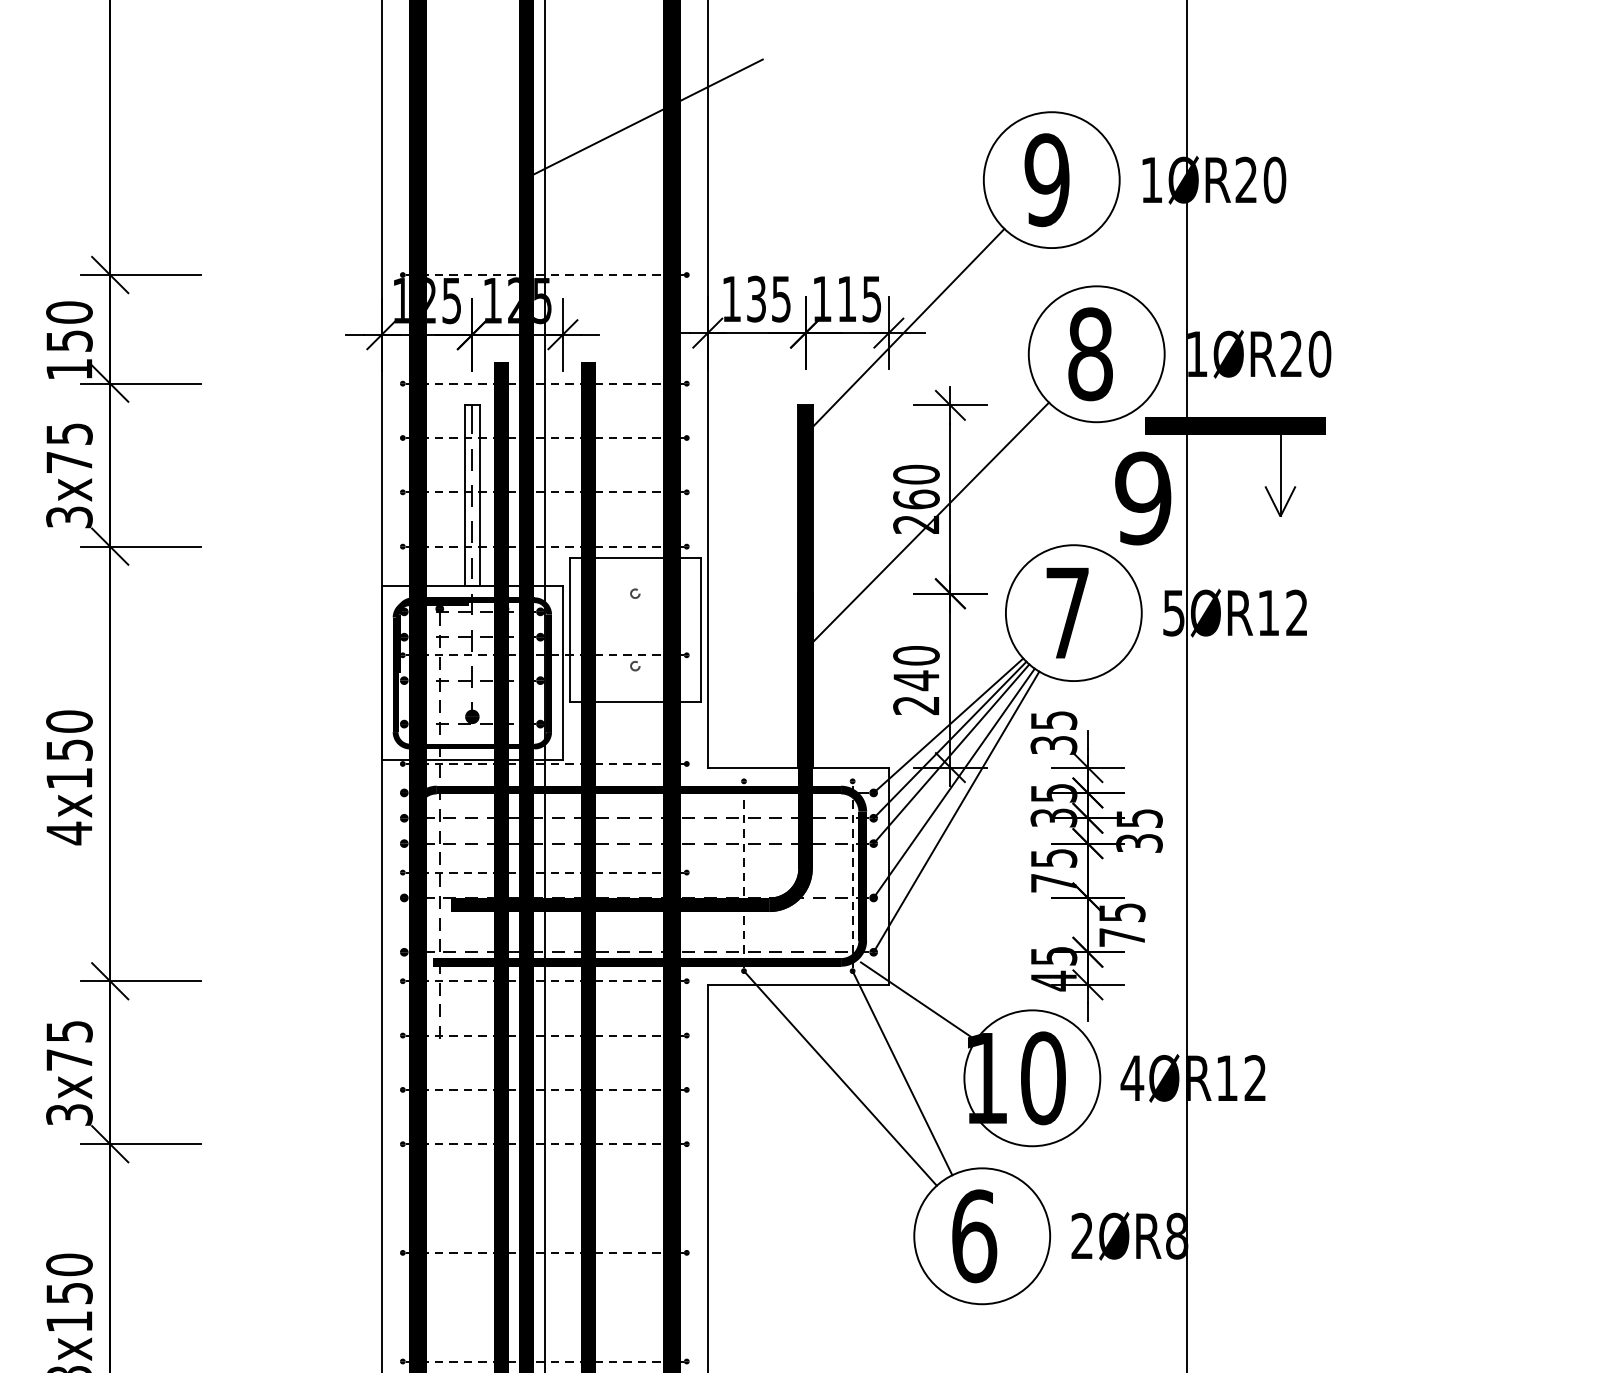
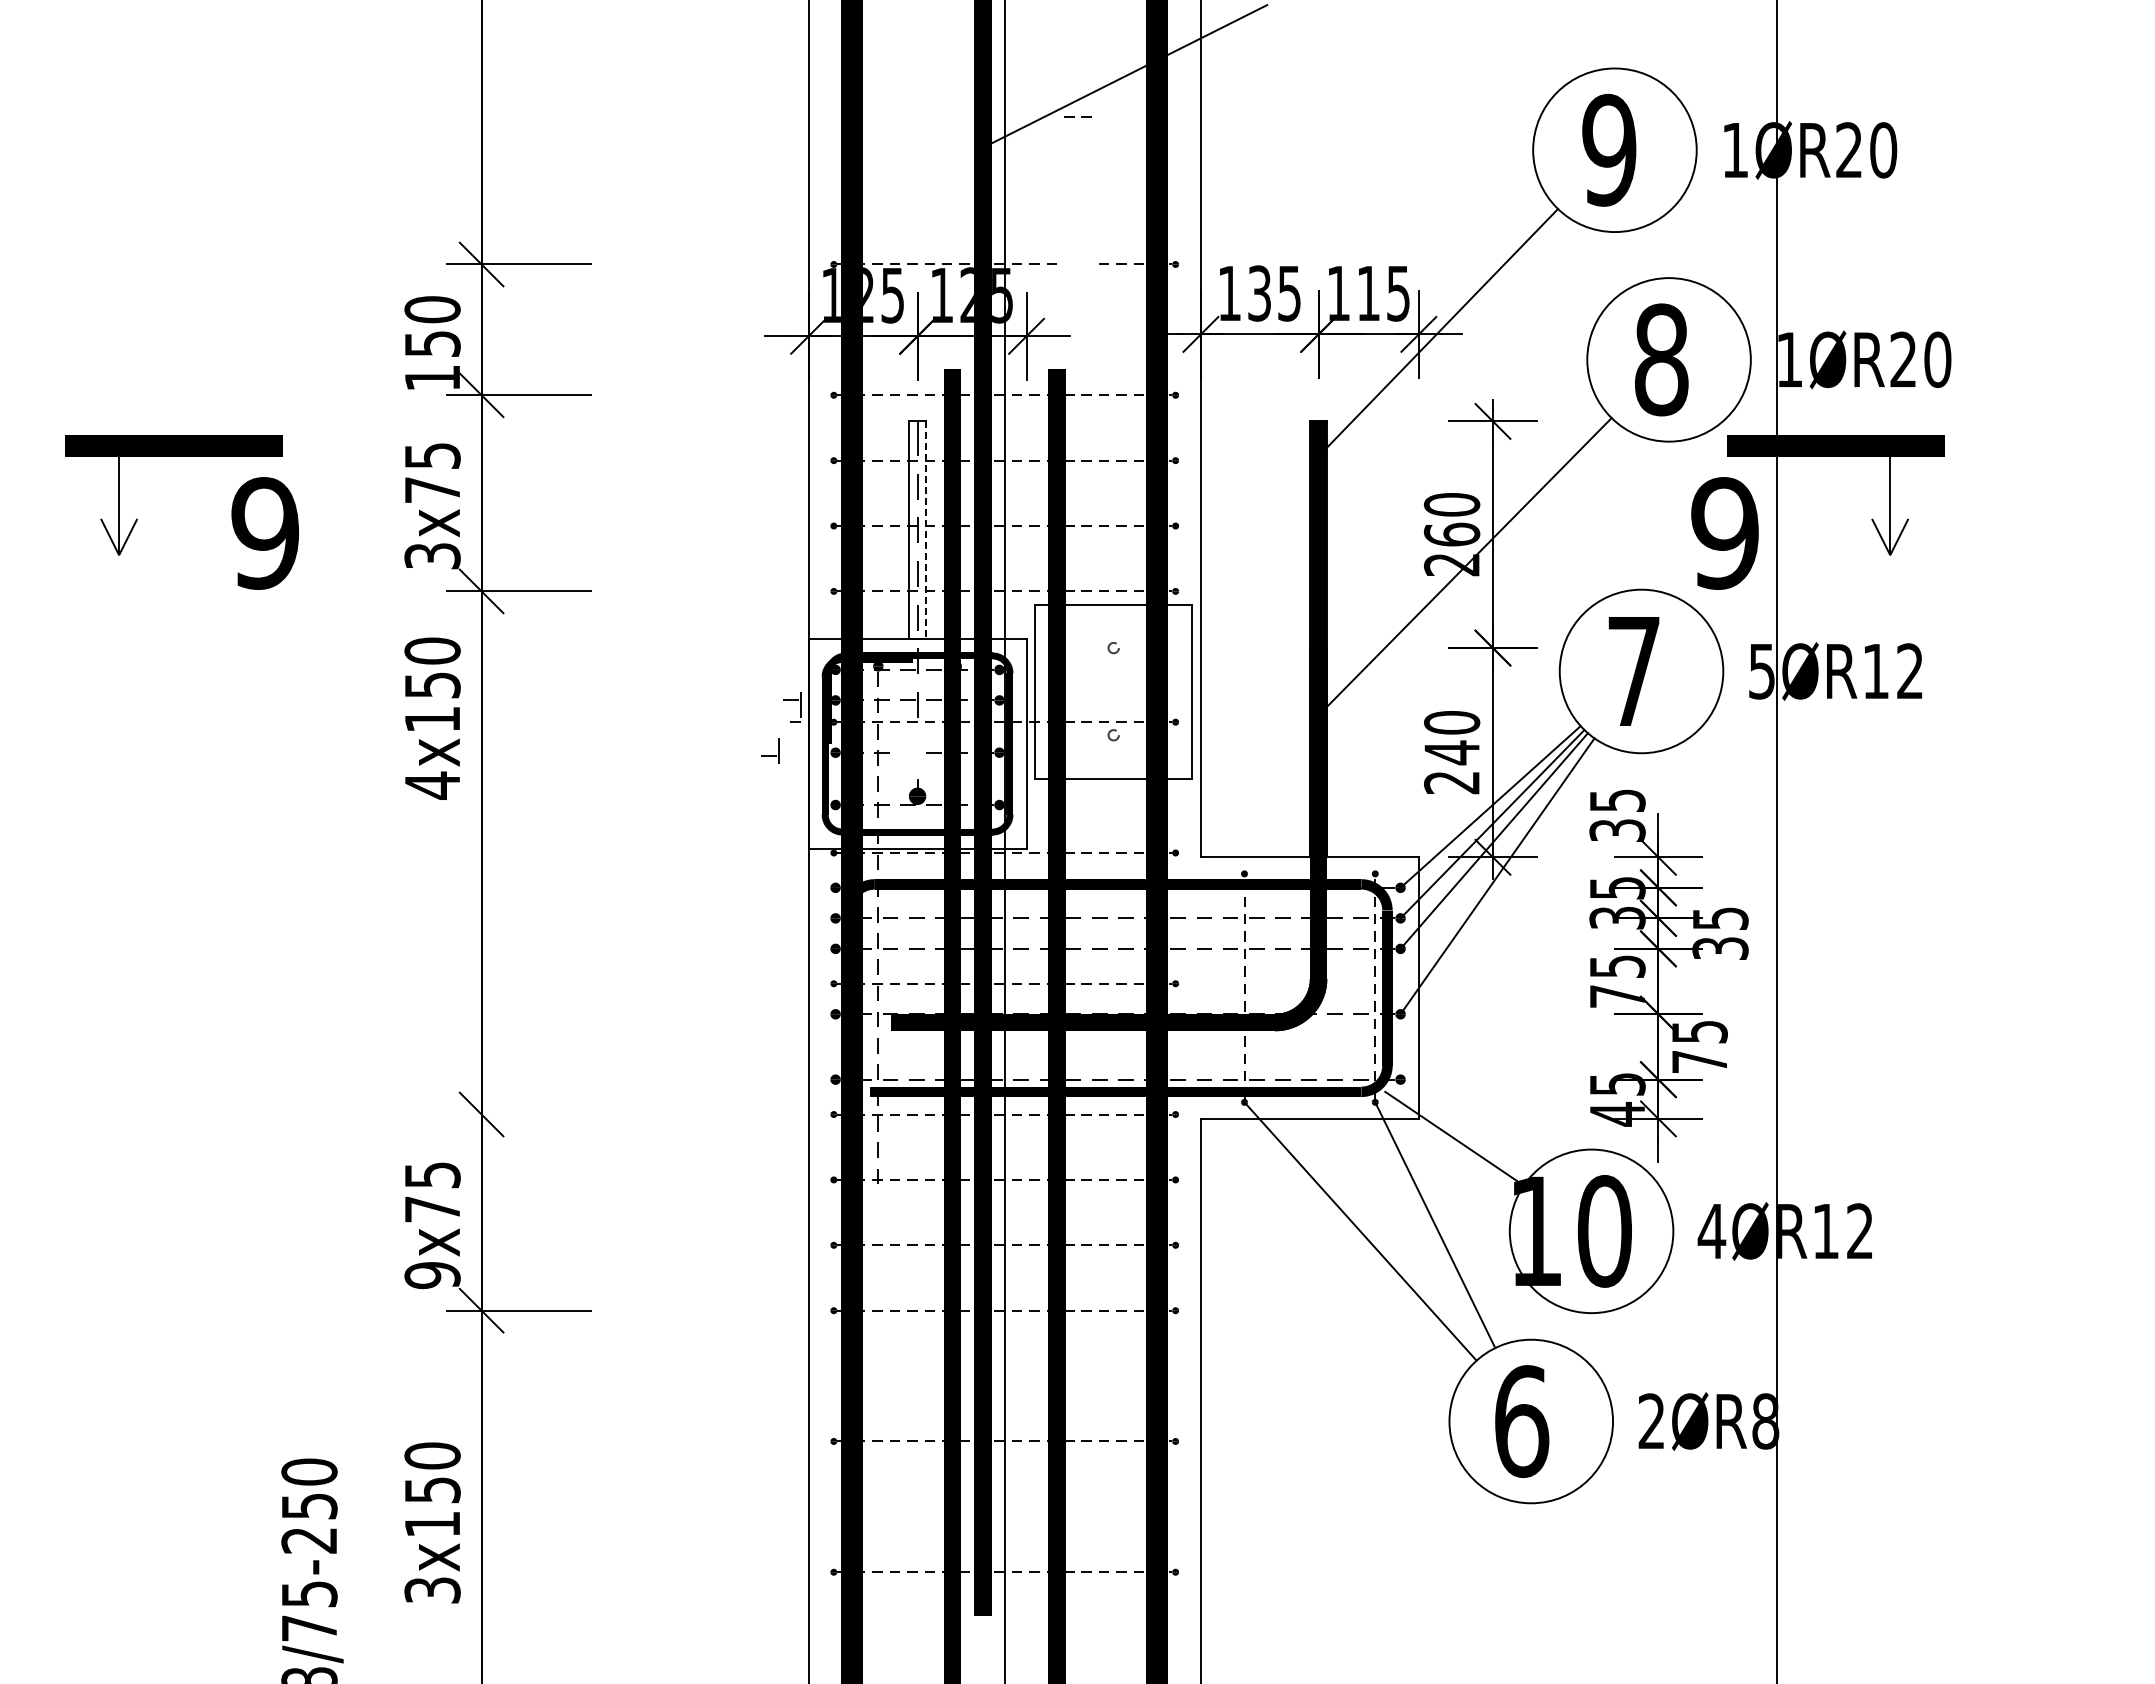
line: (602, 274) -> (1074, 116), moved
line: (479, 496) -> (926, 530), solid -> dashed
part: (368, 637) -> (792, 700), added
part: (465, 676) -> (770, 750), moved
text: (69, 777) -> (432, 718), moved
line: (956, 811) -> (1500, 910), removed
line: (140, 981) -> (518, 1114), removed
text: (69, 1114) -> (432, 1275), 3x75 -> 9x75

